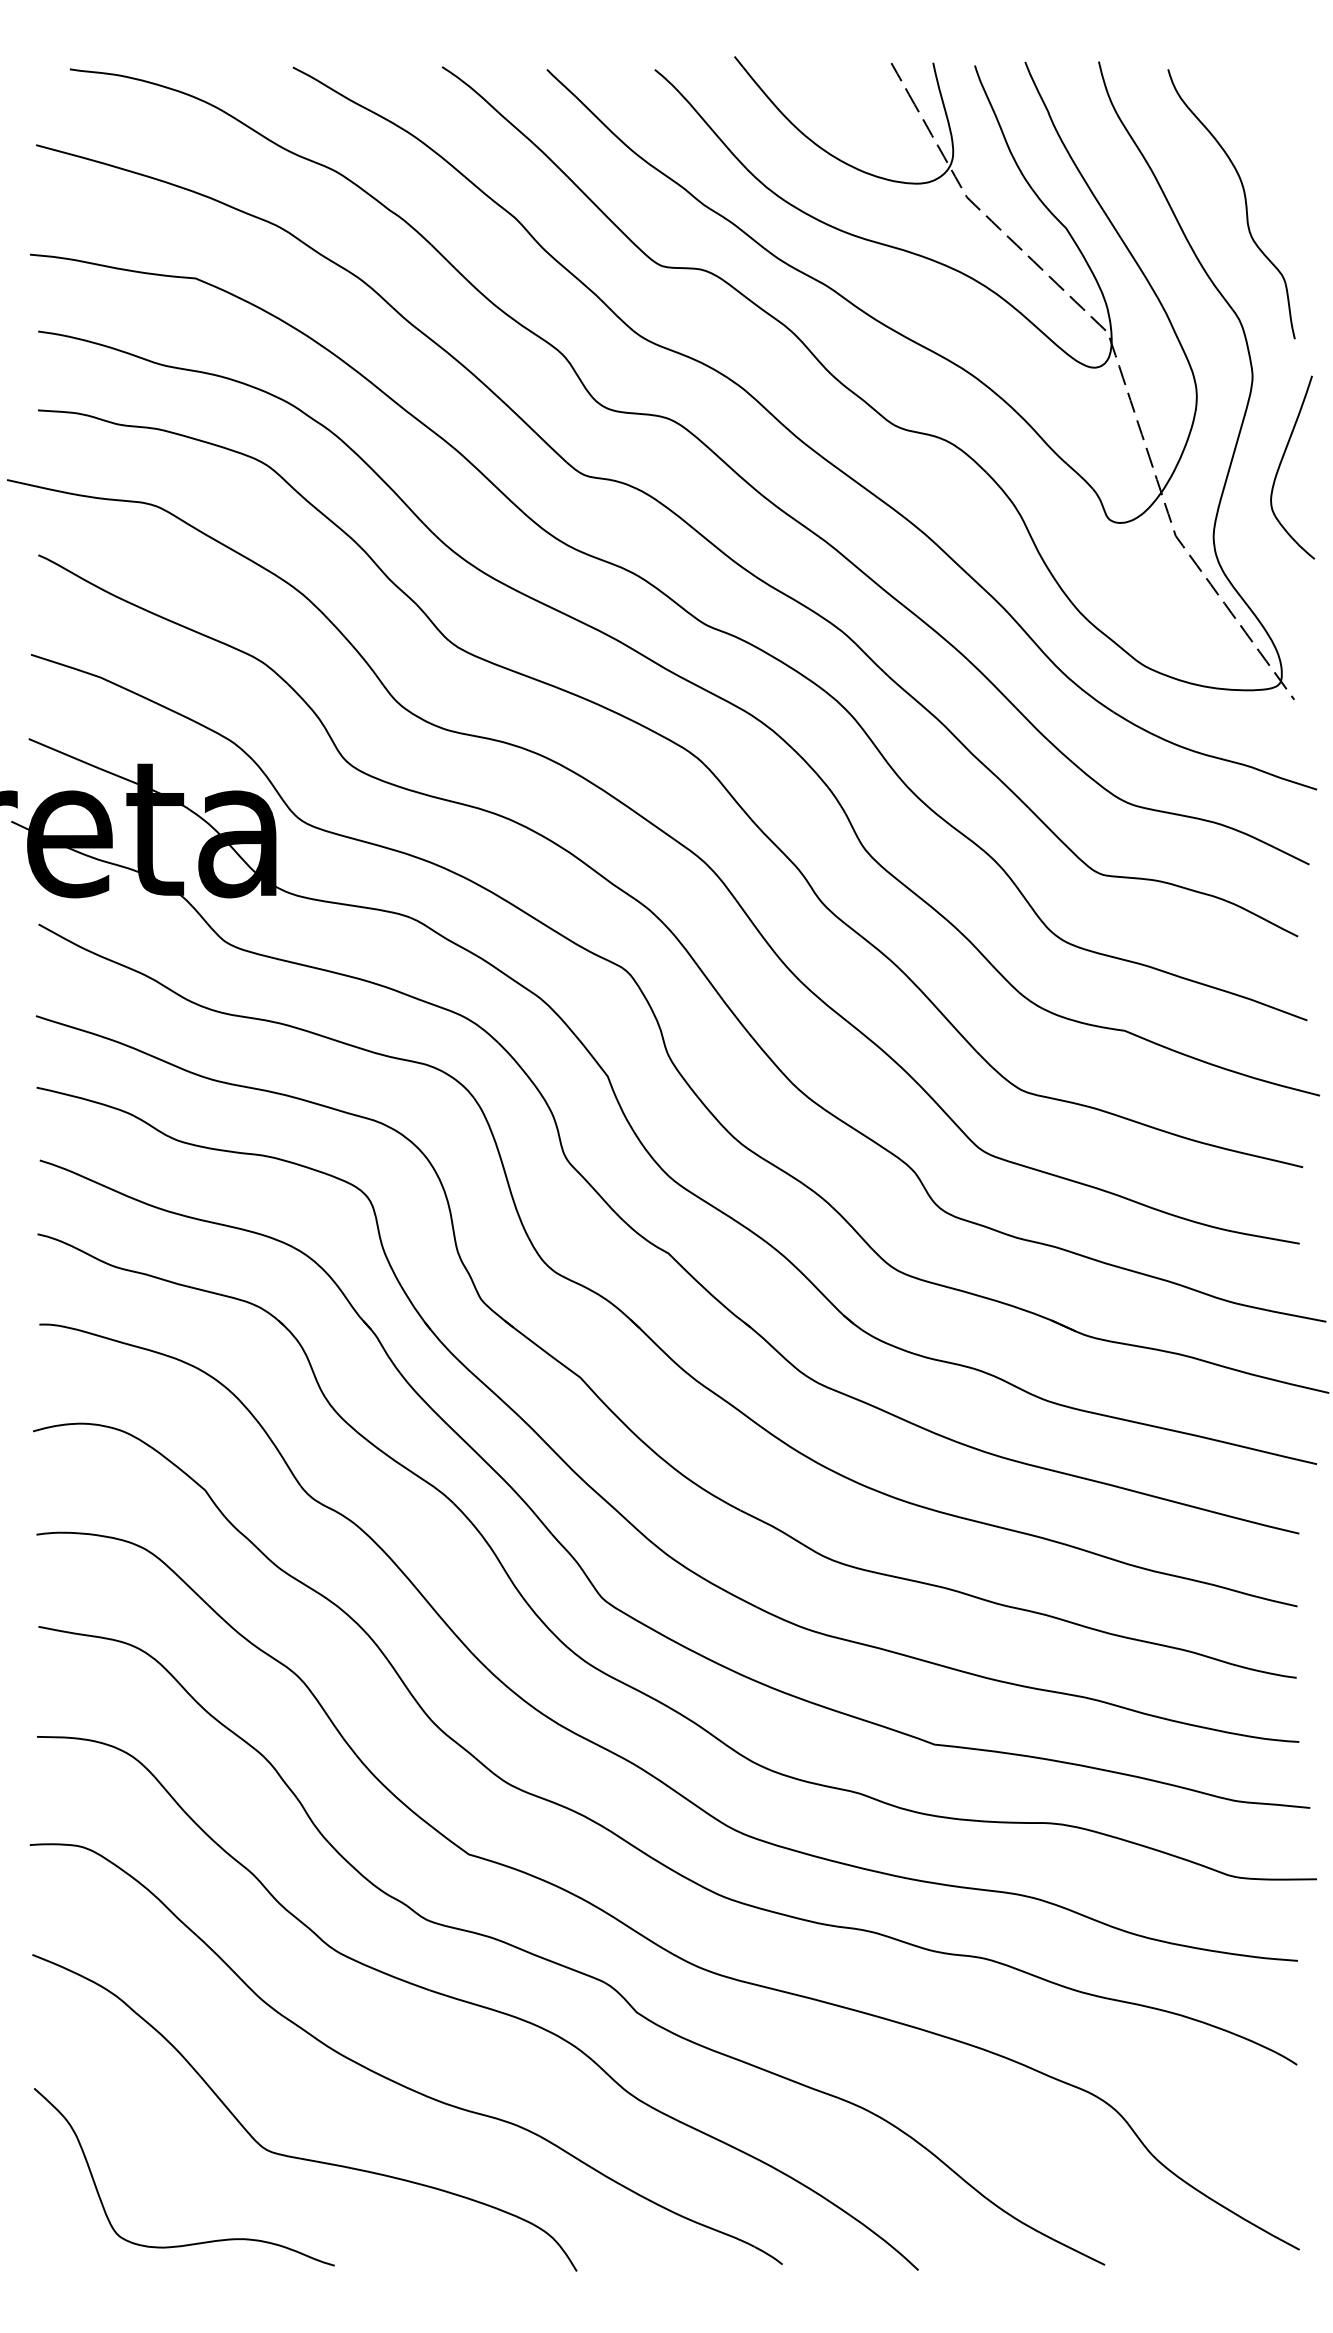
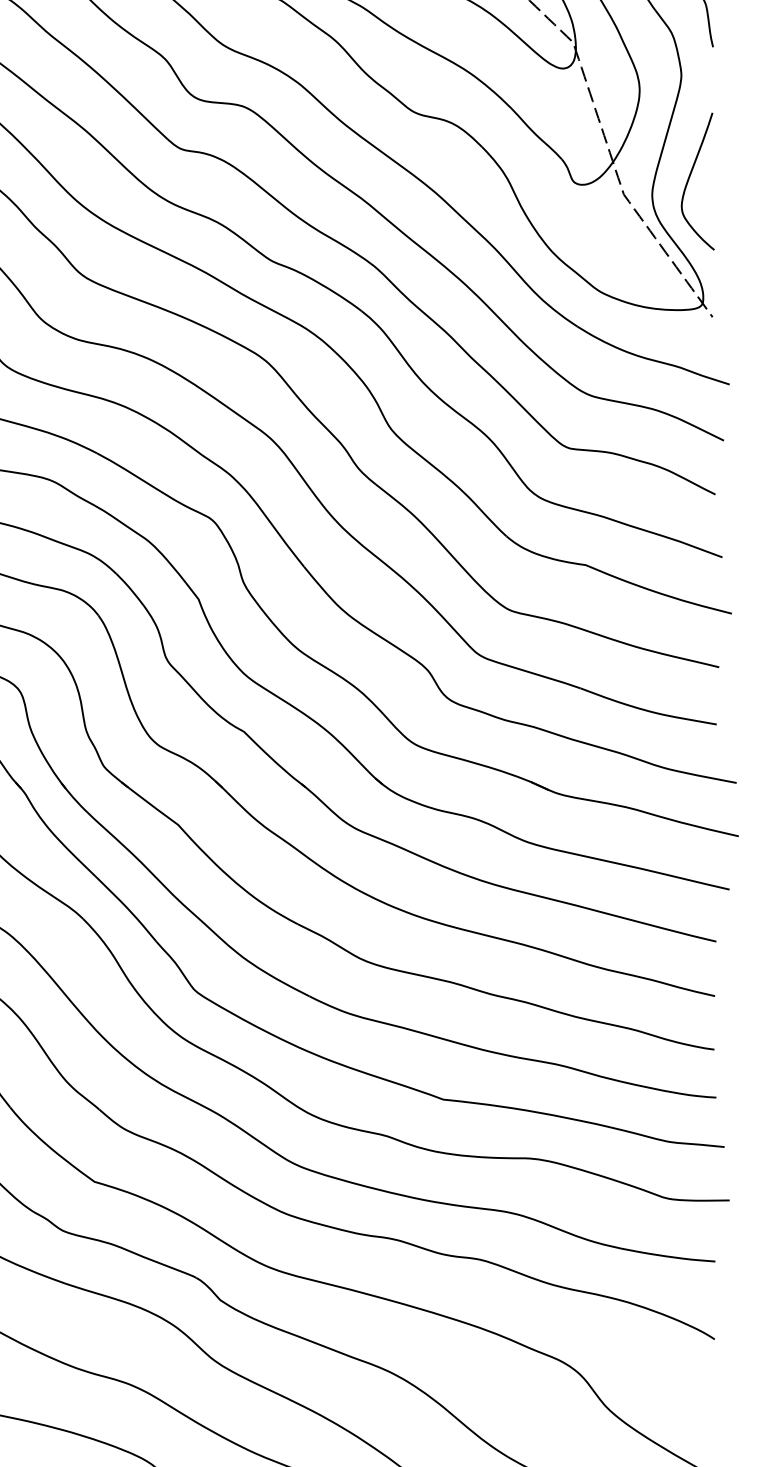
curve: (1282, 461) -> (690, 176), moved

